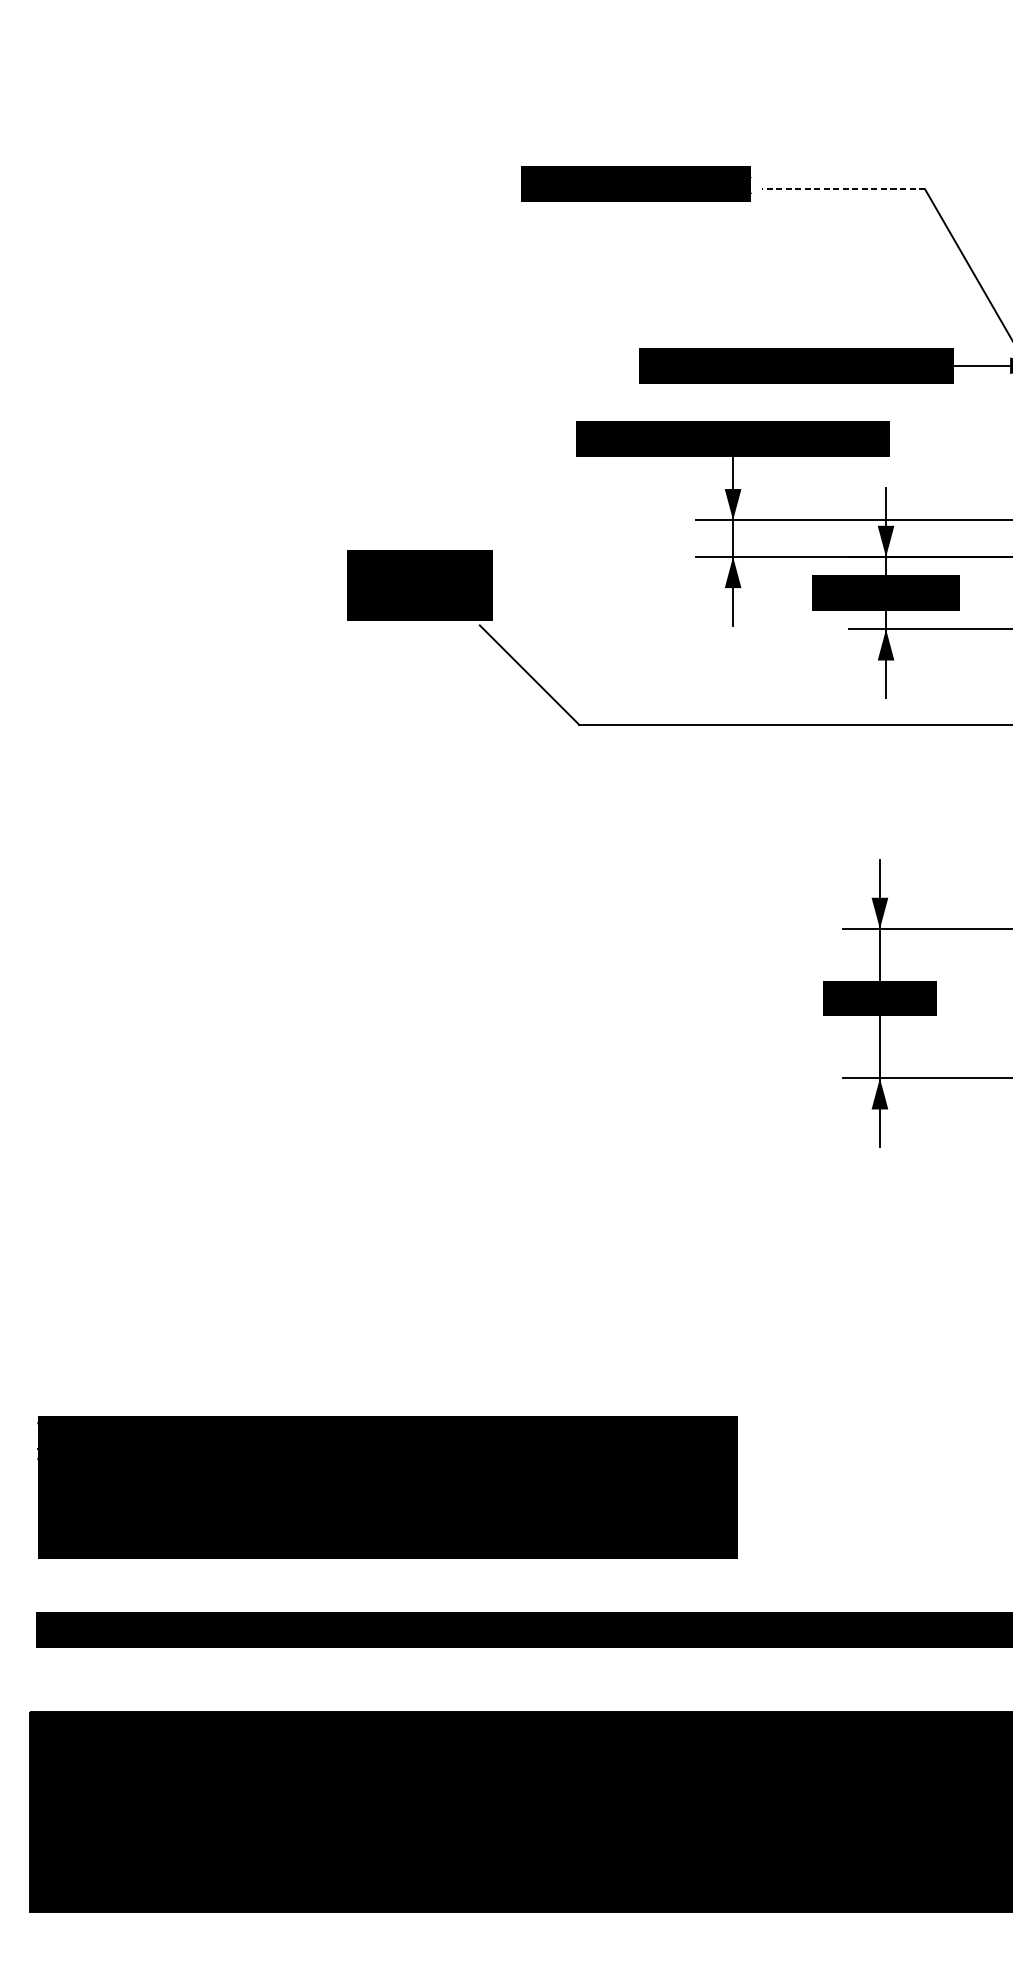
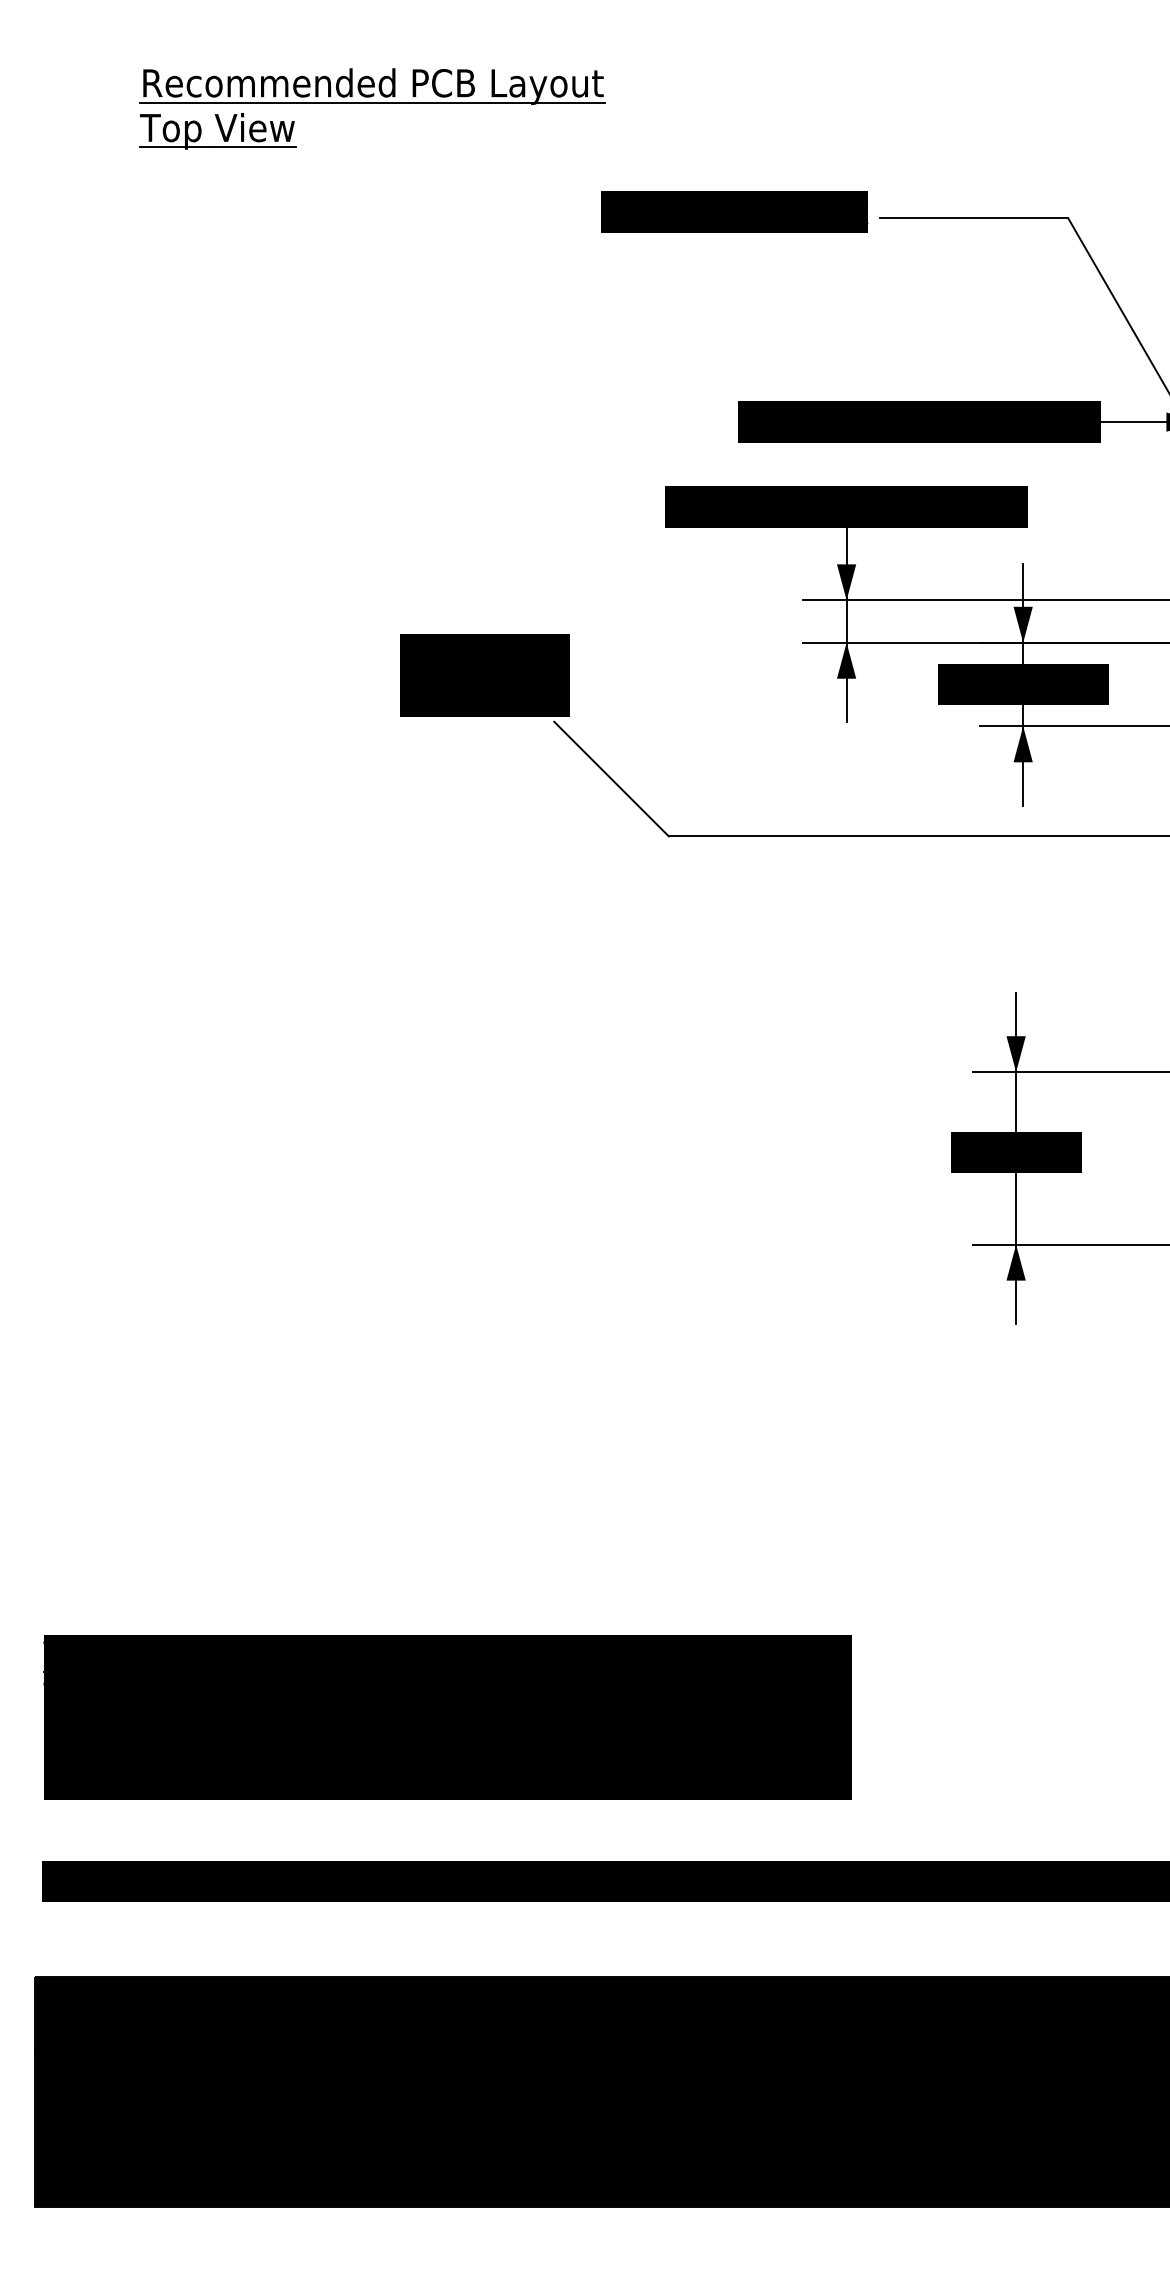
part: (322, 94) -> (372, 108), added
line: (843, 189) -> (973, 218), dashed -> solid

